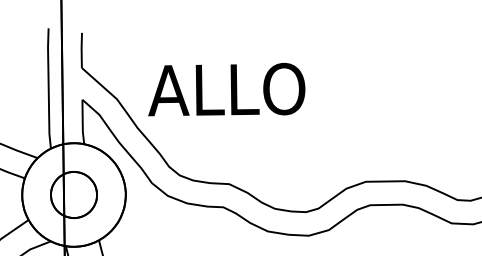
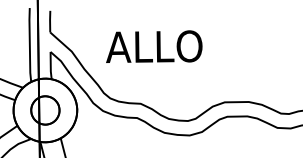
text: (227, 89) -> (154, 46), moved

